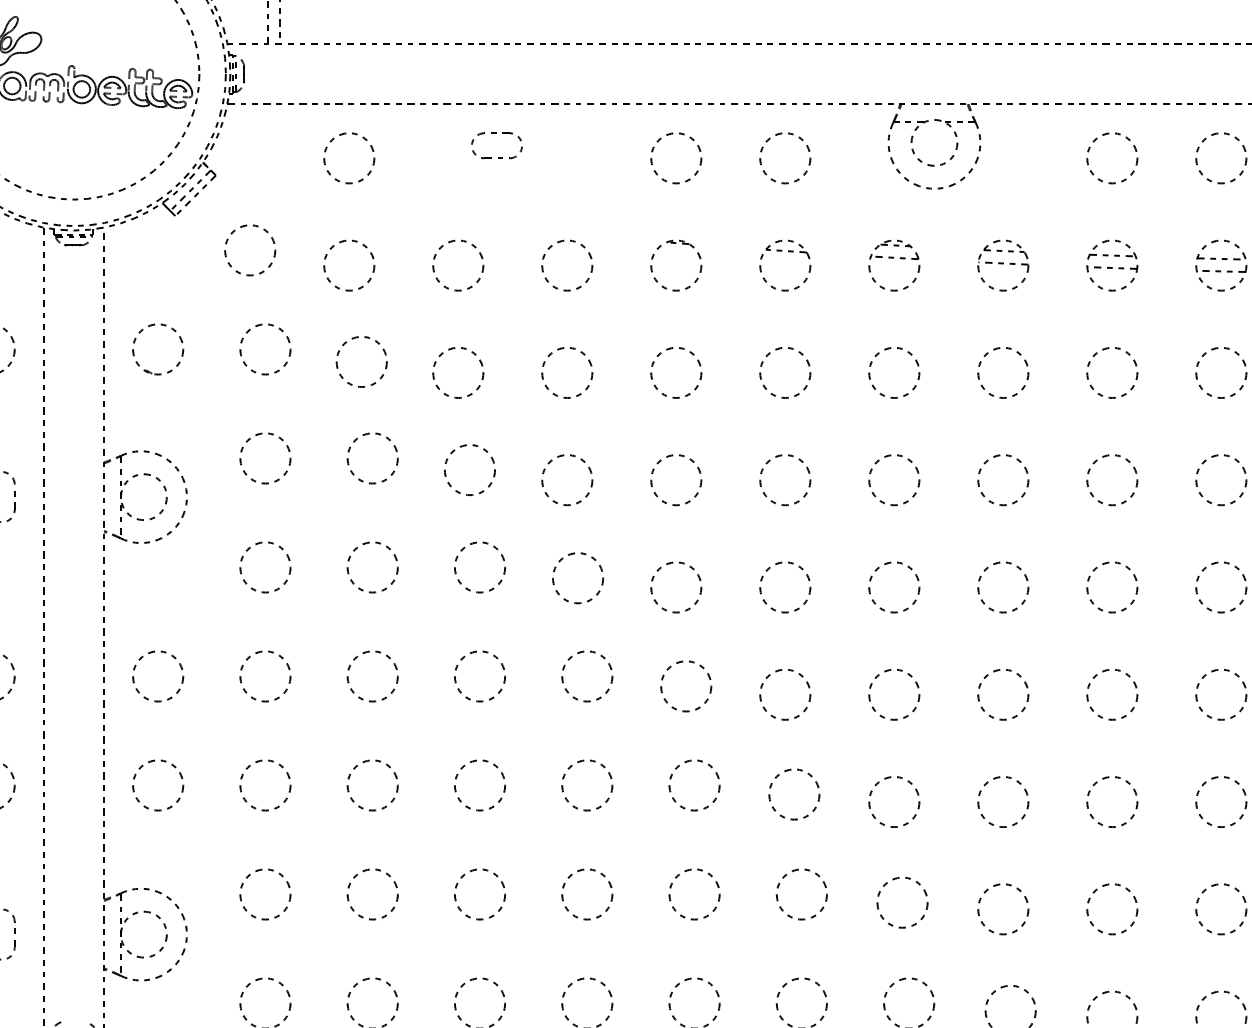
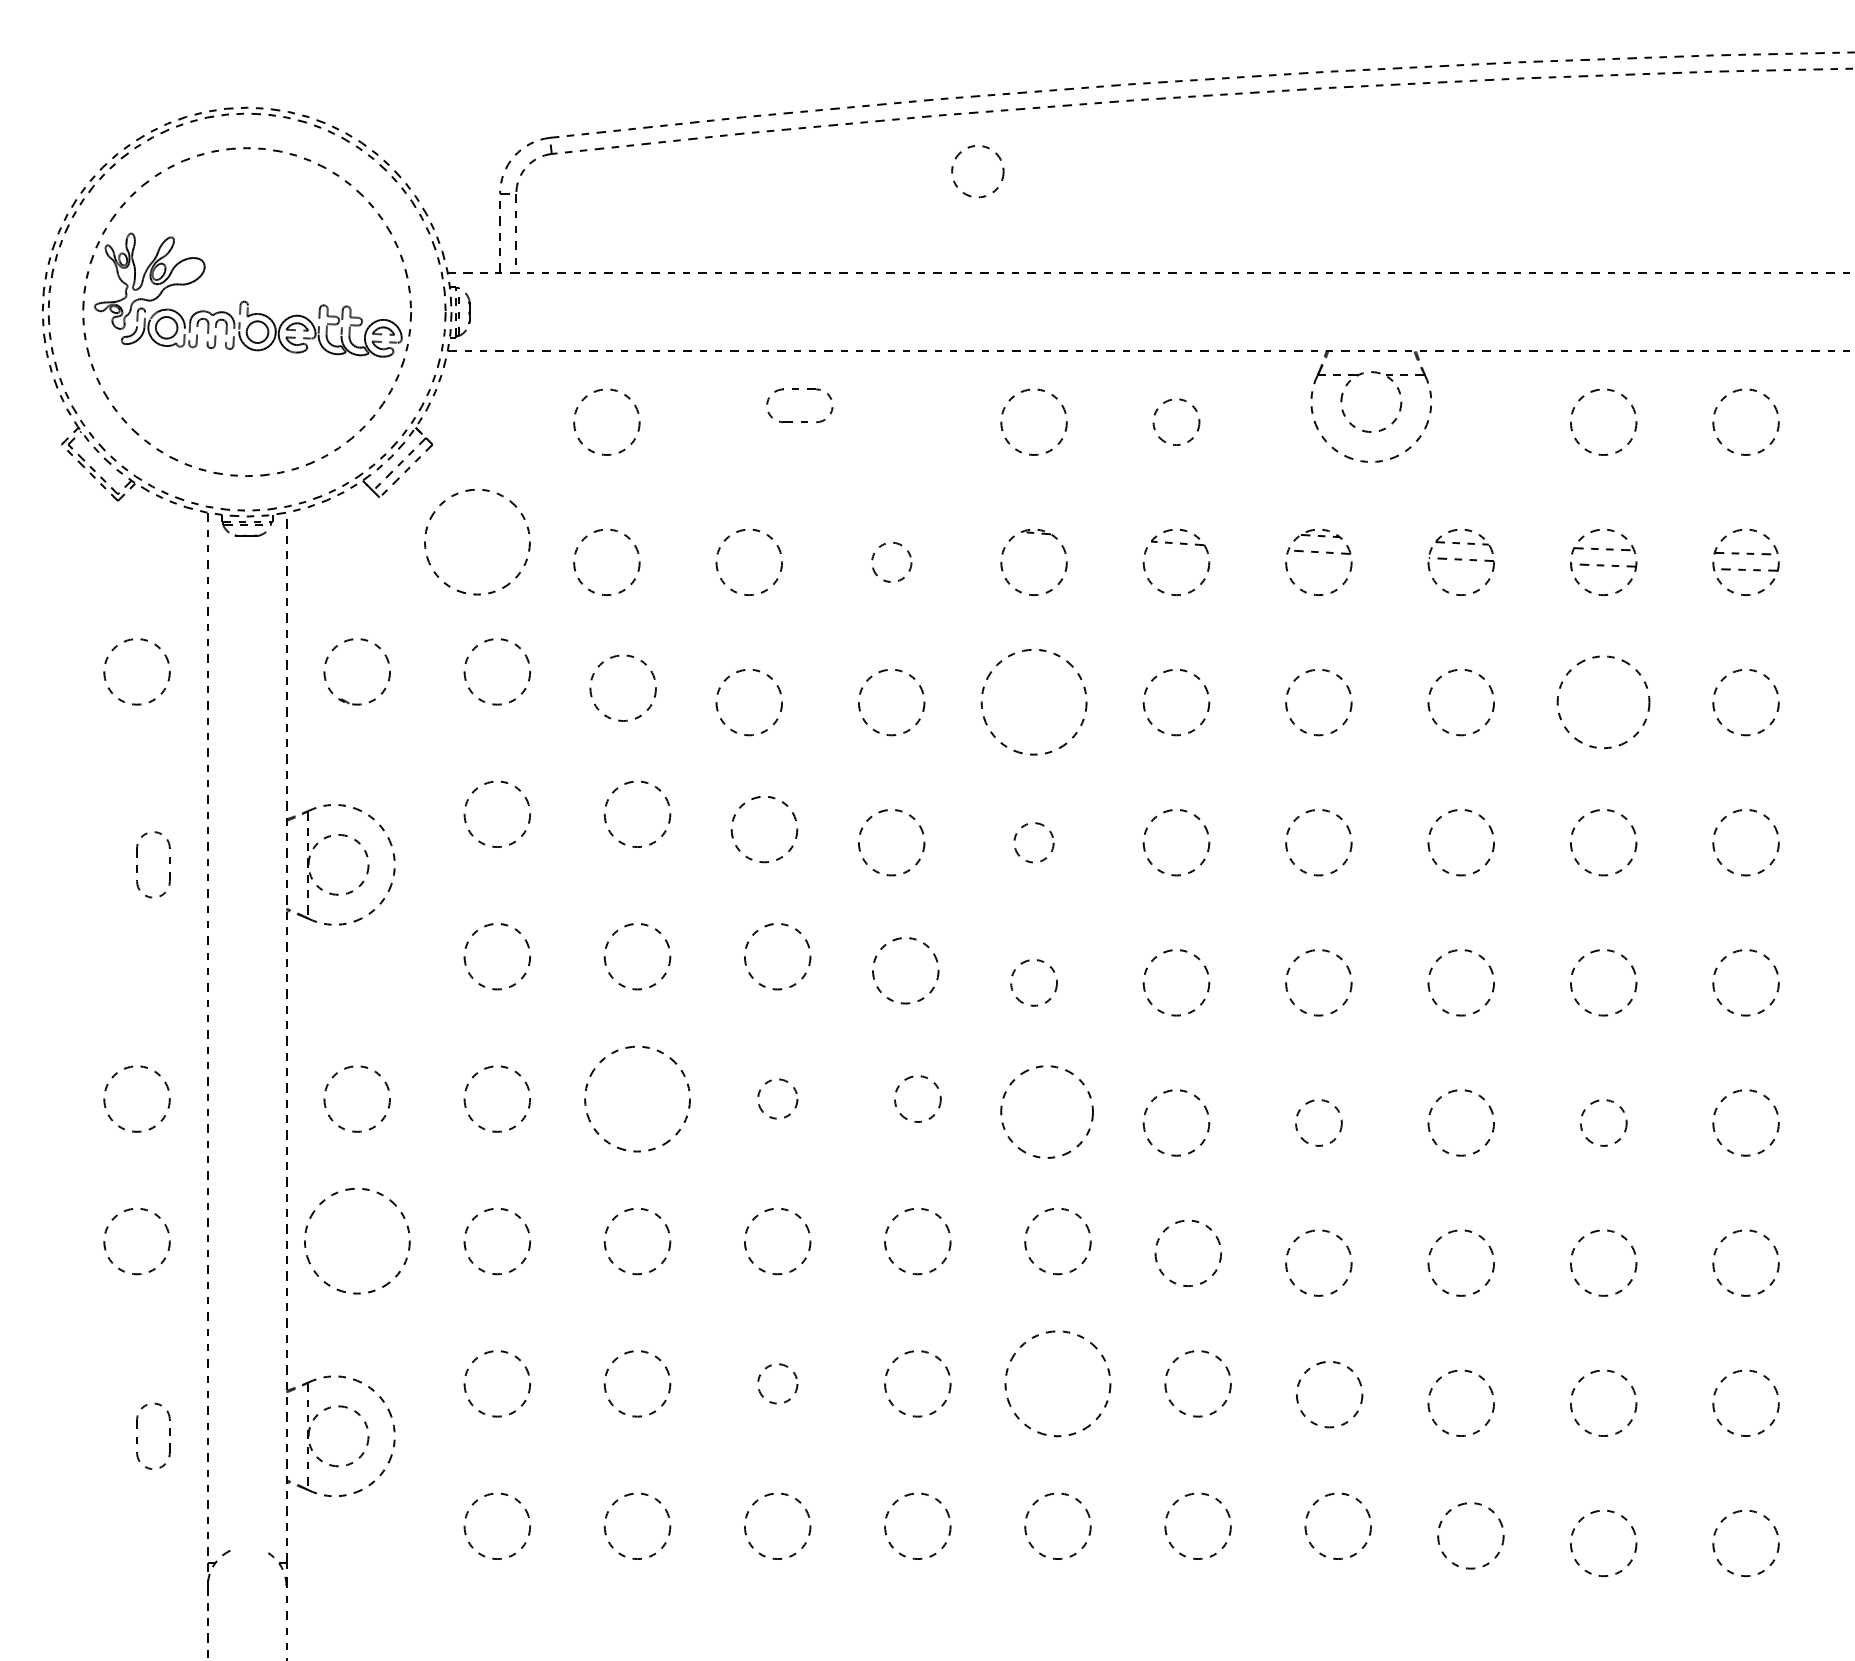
circle: (785, 157) -> (1176, 421), size x0.7
circle: (250, 250) -> (477, 542), size x1.6
circle: (567, 265) -> (891, 562), size x0.6
circle: (675, 372) -> (1033, 702), size x1.6
circle: (1112, 372) -> (1603, 702), size x1.4
circle: (675, 480) -> (1033, 842), size x0.6
circle: (675, 587) -> (1033, 982), size x0.7
circle: (372, 676) -> (637, 1098), size x1.6
circle: (479, 676) -> (777, 1098), size x0.6
circle: (587, 676) -> (917, 1098), size x0.7
circle: (685, 685) -> (1046, 1111), size x1.4
circle: (894, 694) -> (1318, 1122), size x0.7
circle: (1112, 694) -> (1603, 1122), size x0.7
circle: (157, 785) -> (356, 1241), size x1.6
circle: (479, 894) -> (777, 1383), size x0.6
circle: (694, 894) -> (1057, 1383), size x1.6

